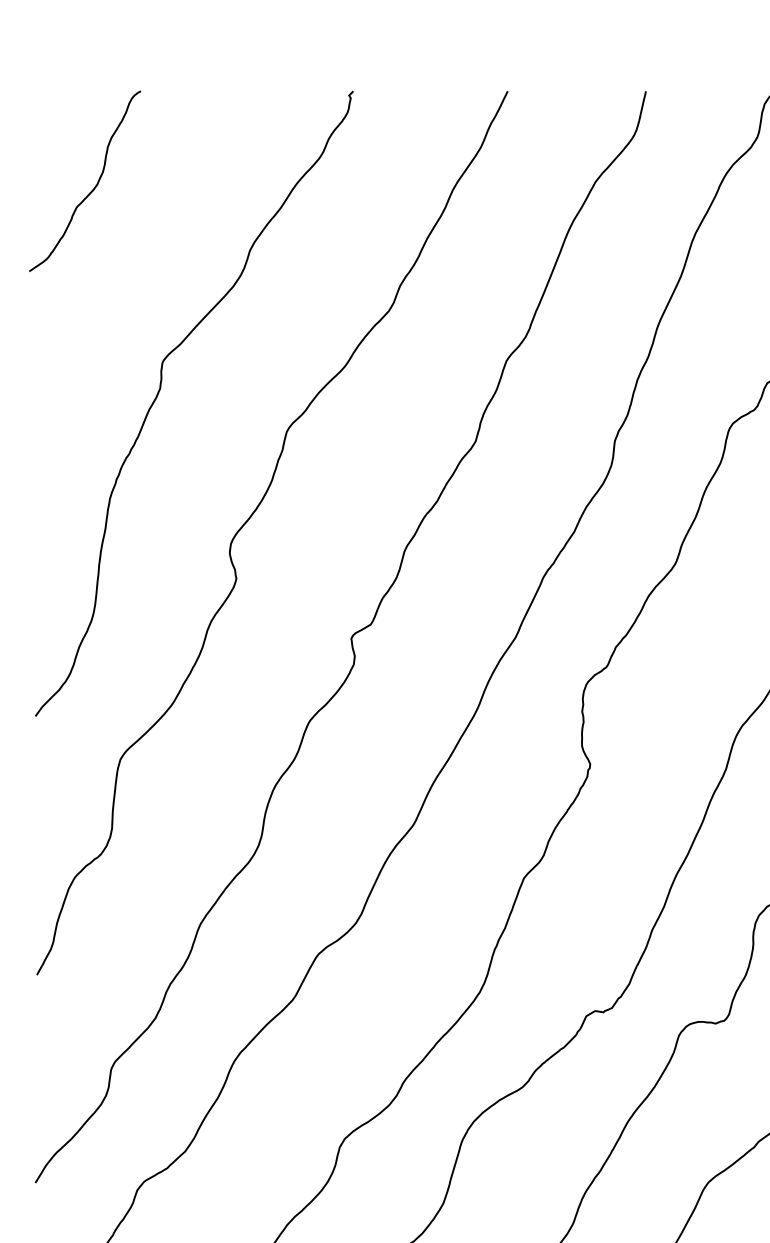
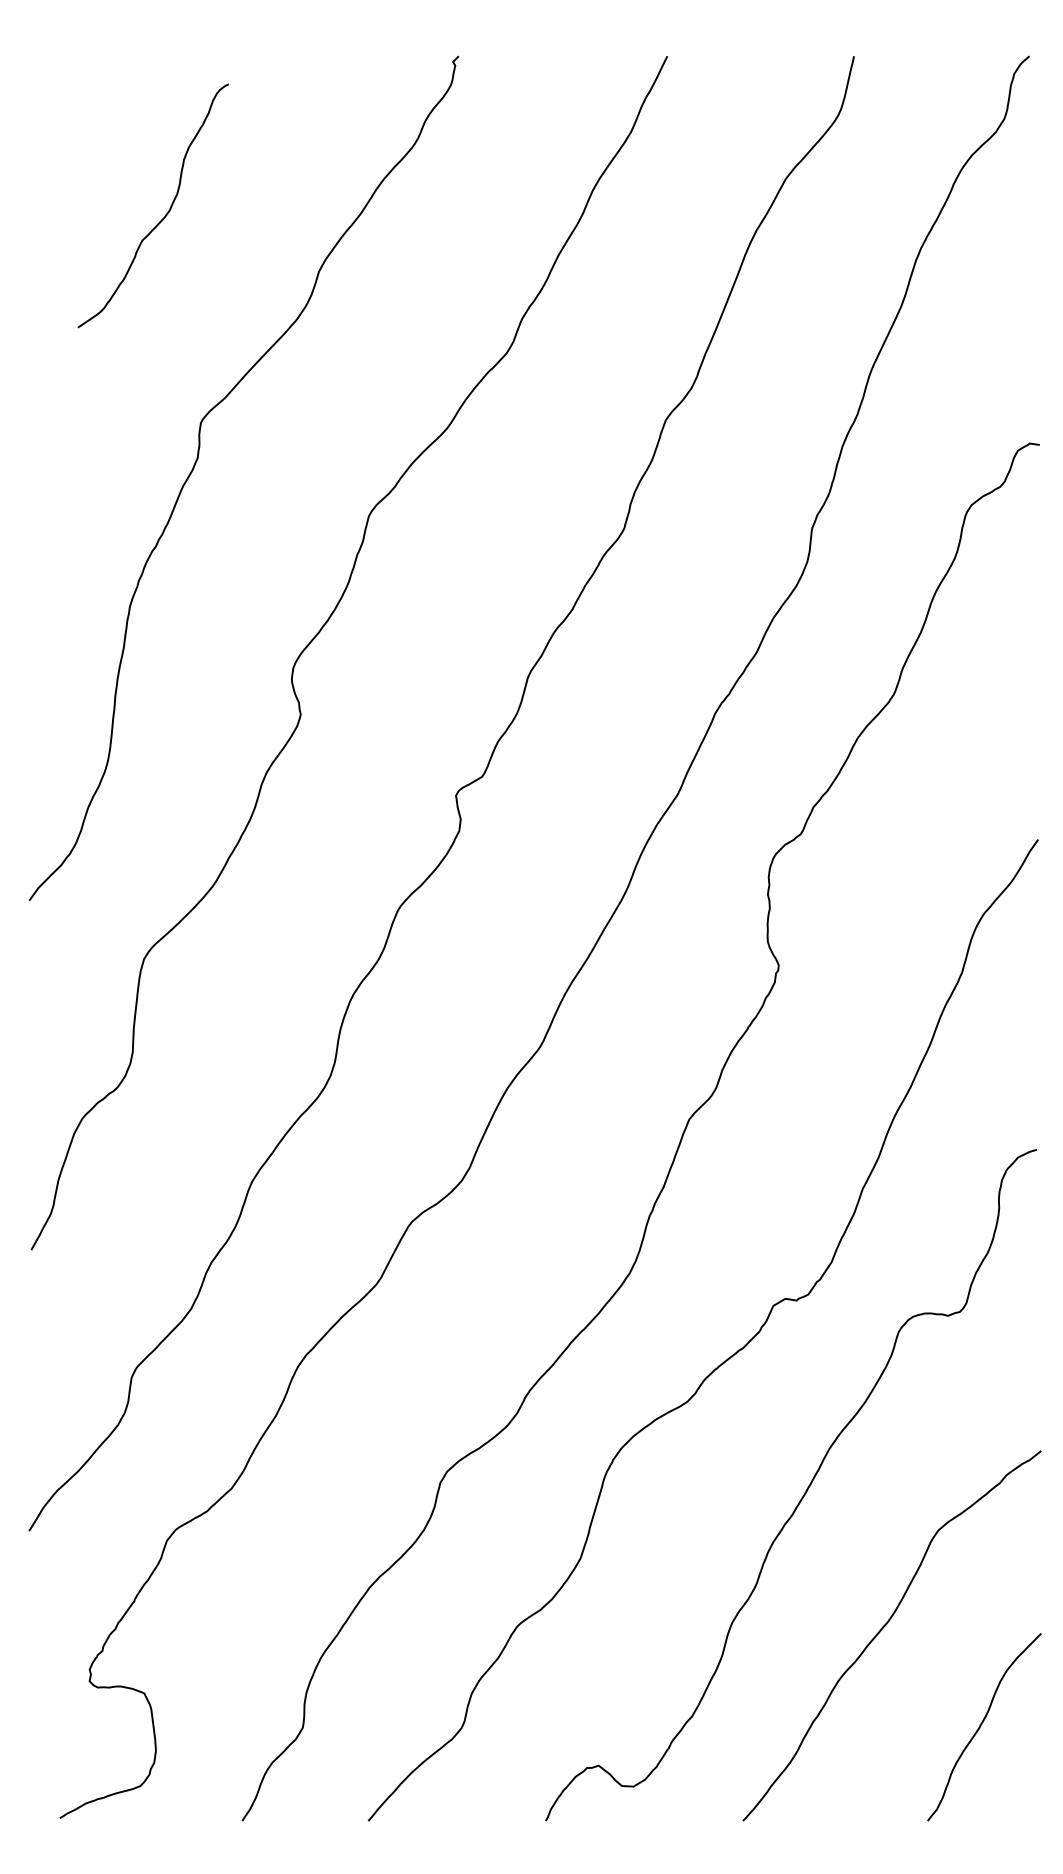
curve: (94, 187) -> (165, 214), moved

